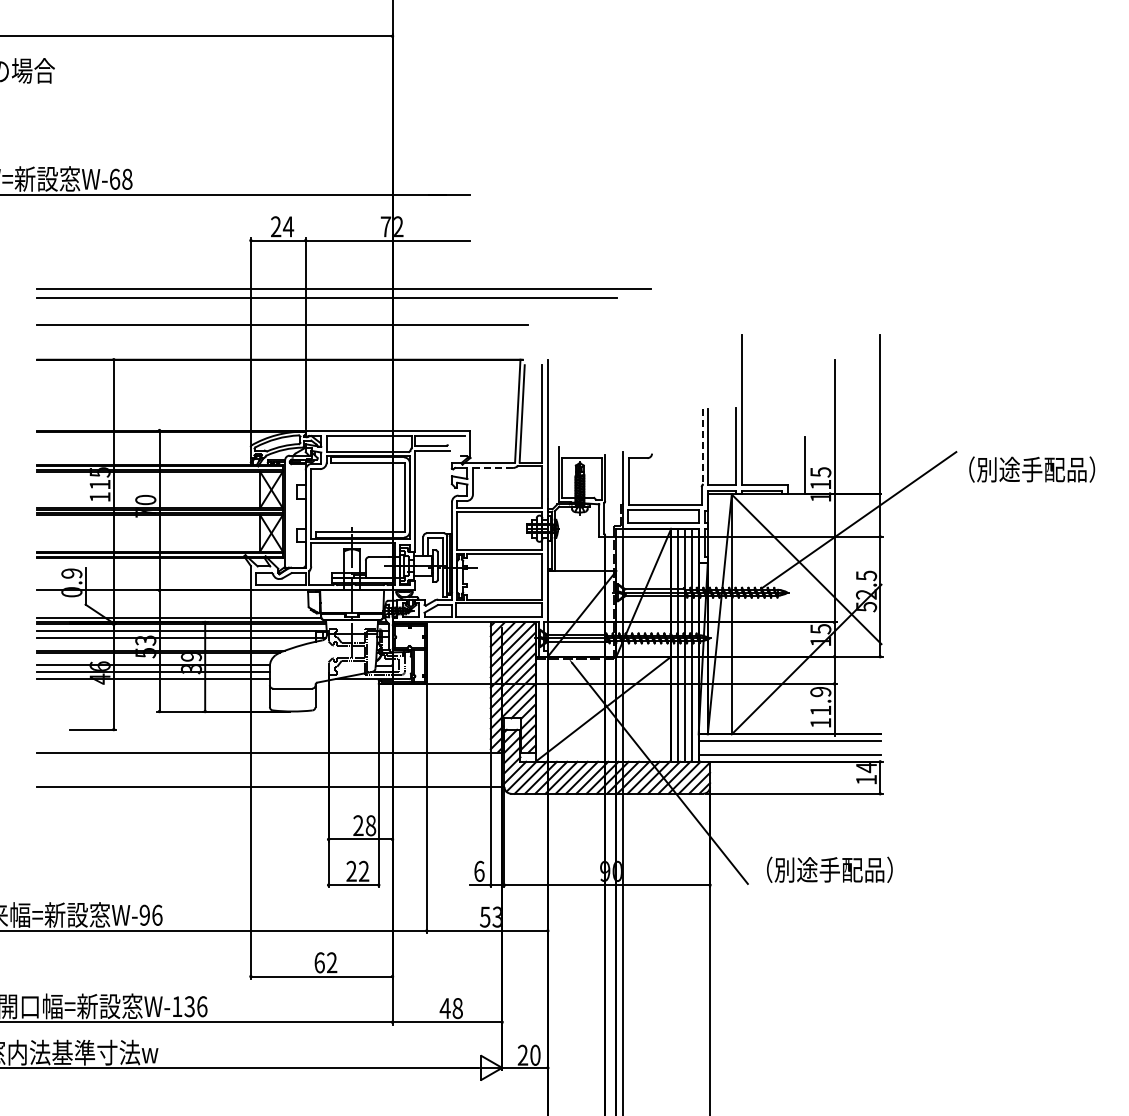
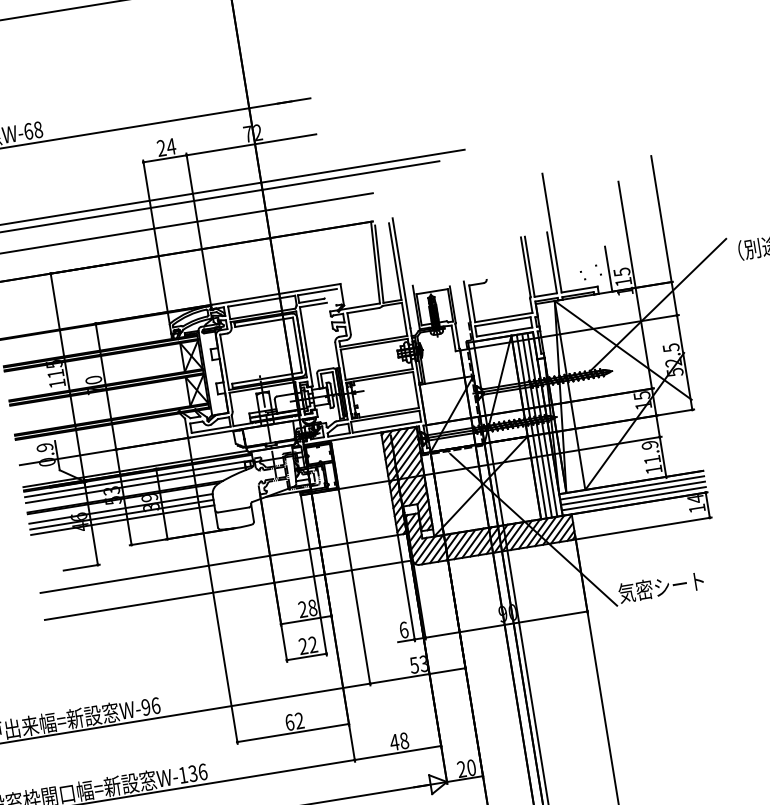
line: (702, 446) -> (525, 266), dashed -> solid
line: (493, 468) -> (363, 310), dashed -> solid
line: (789, 748) -> (632, 493), added
text: (822, 869) -> (674, 584), （別途手配品） -> 気密シート

